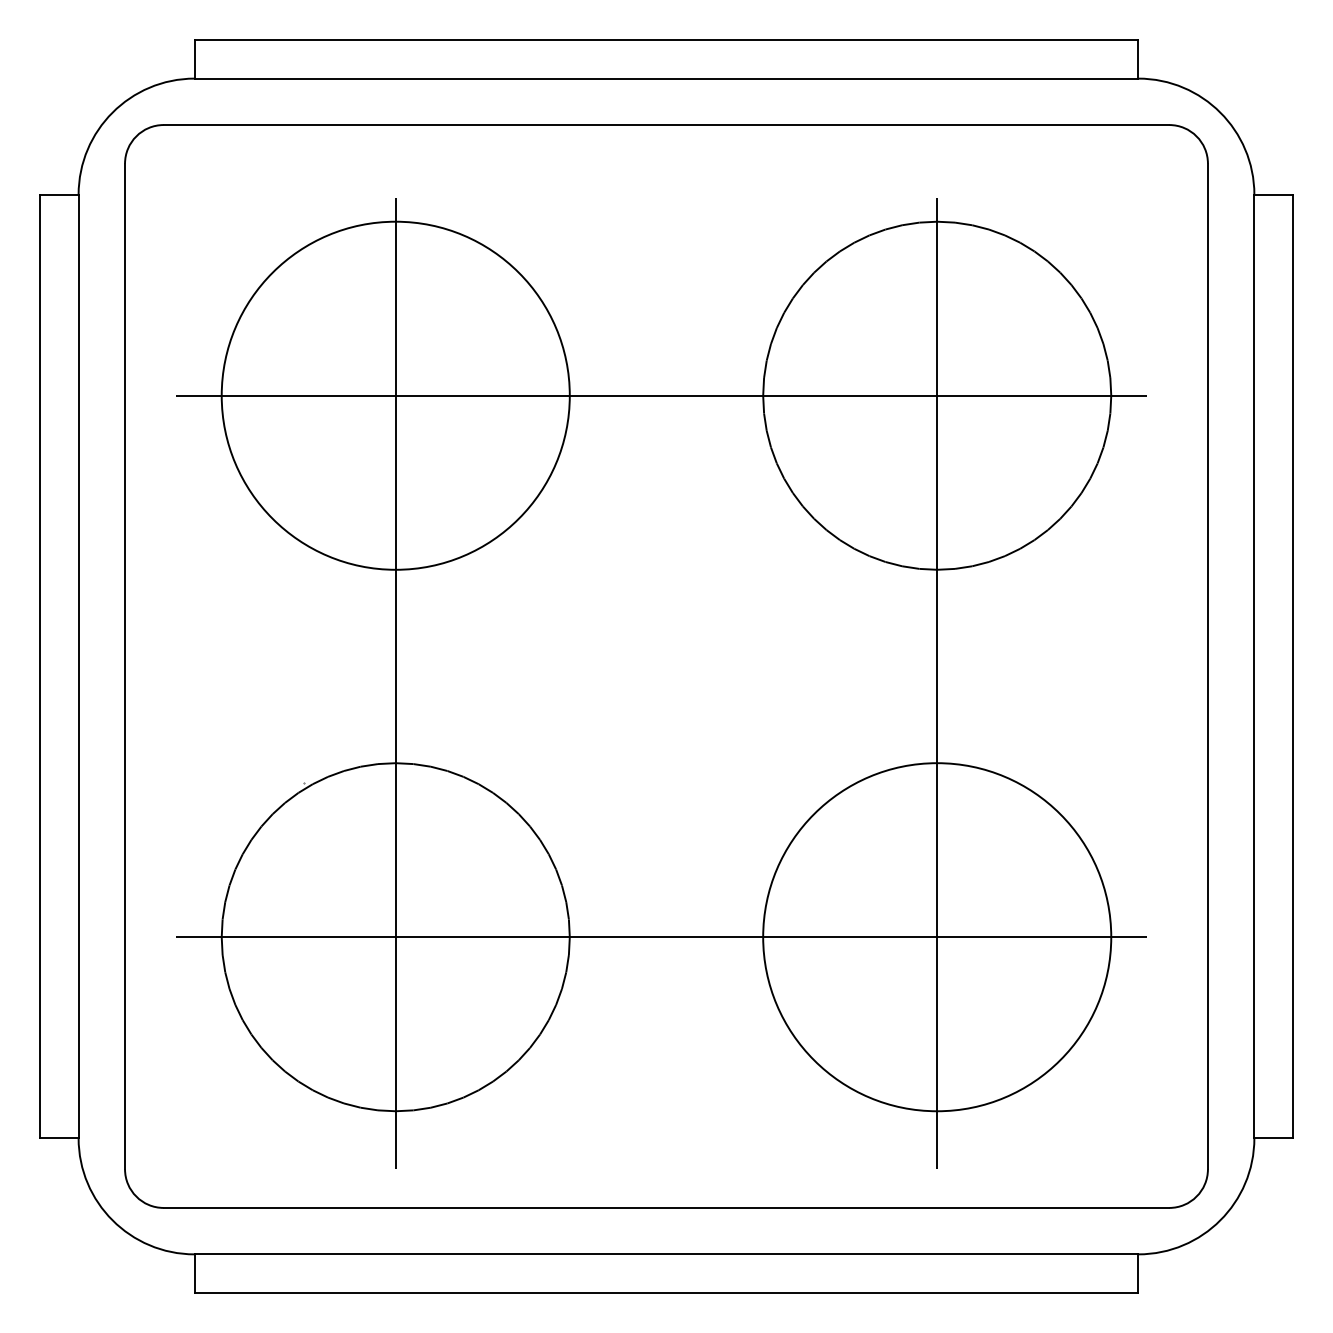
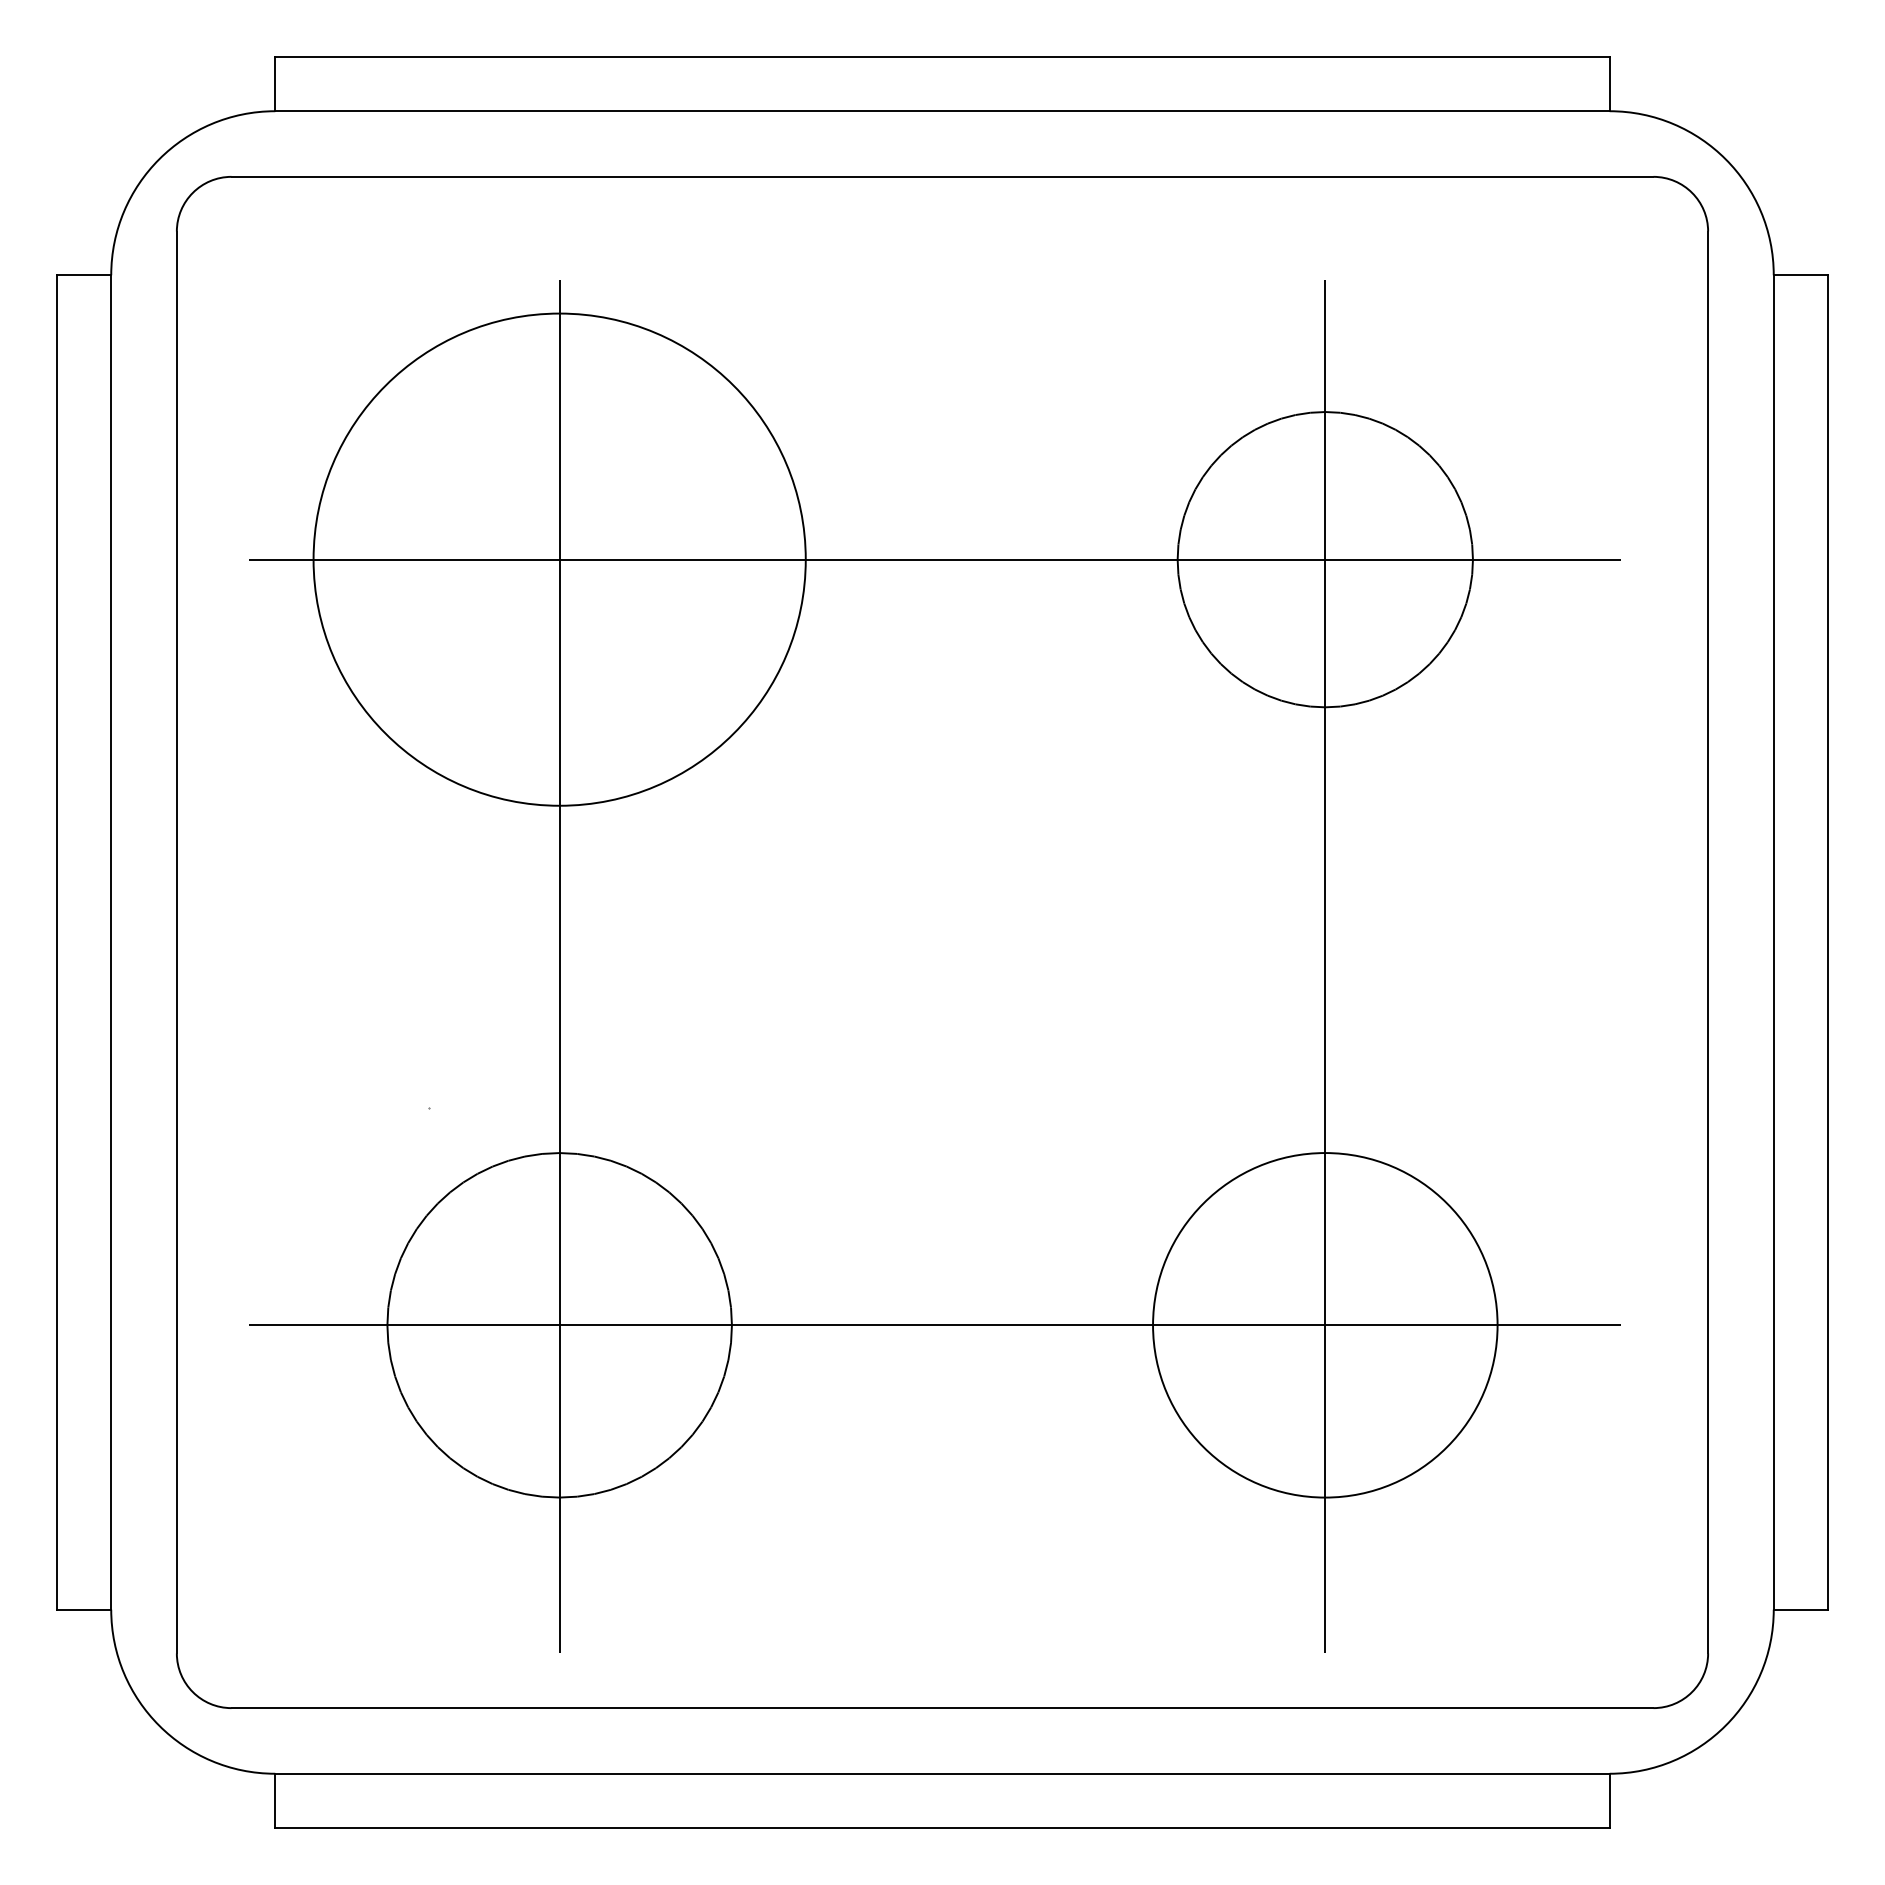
circle: (937, 395) -> (1325, 559), size x0.6
circle: (395, 937) -> (559, 1325), size x0.7
circle: (937, 937) -> (1325, 1325), size x0.7

